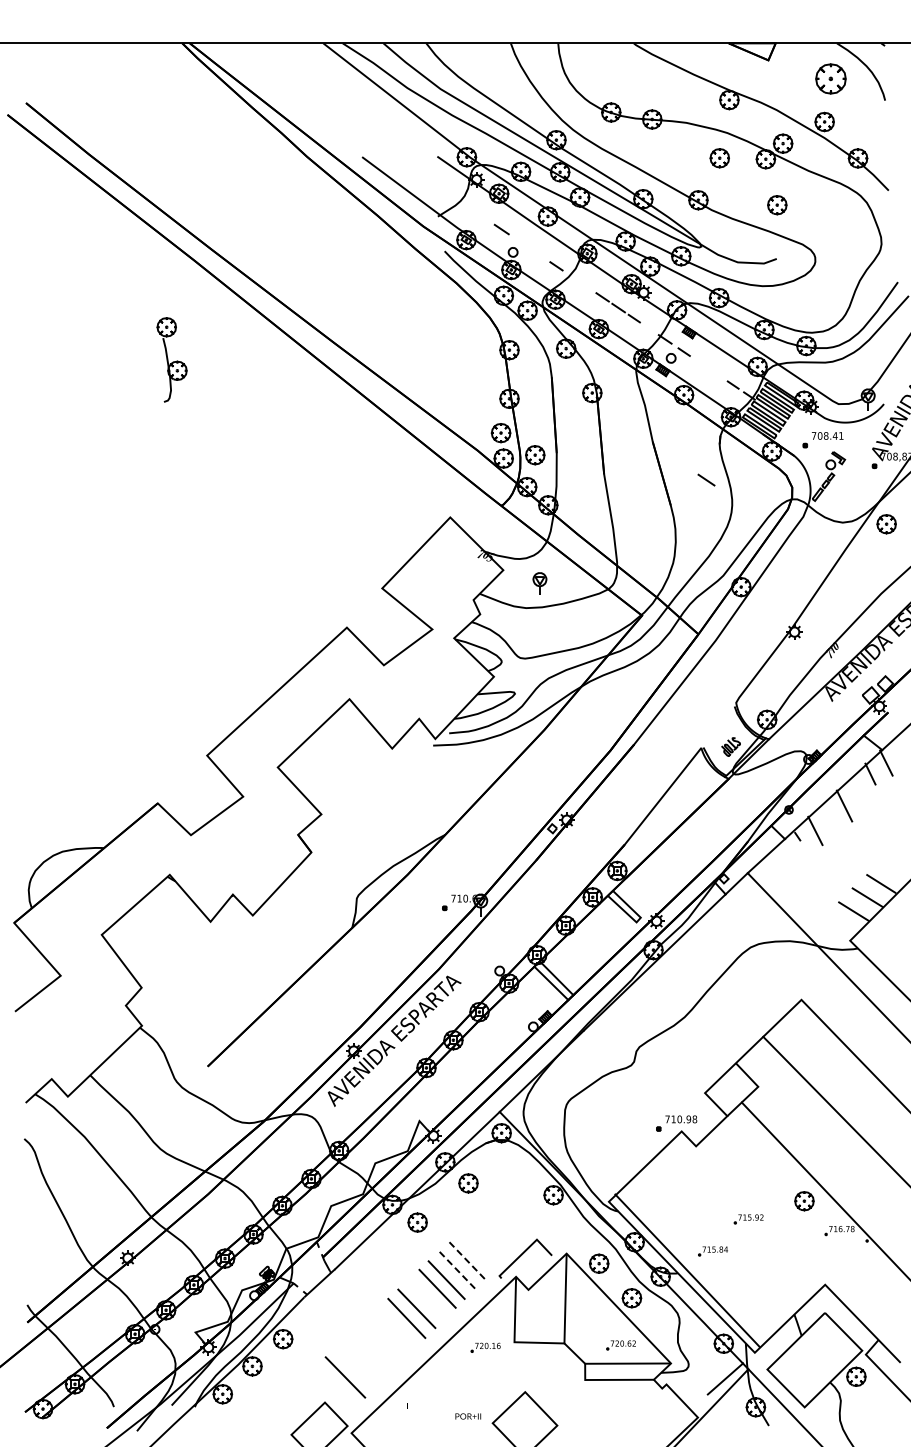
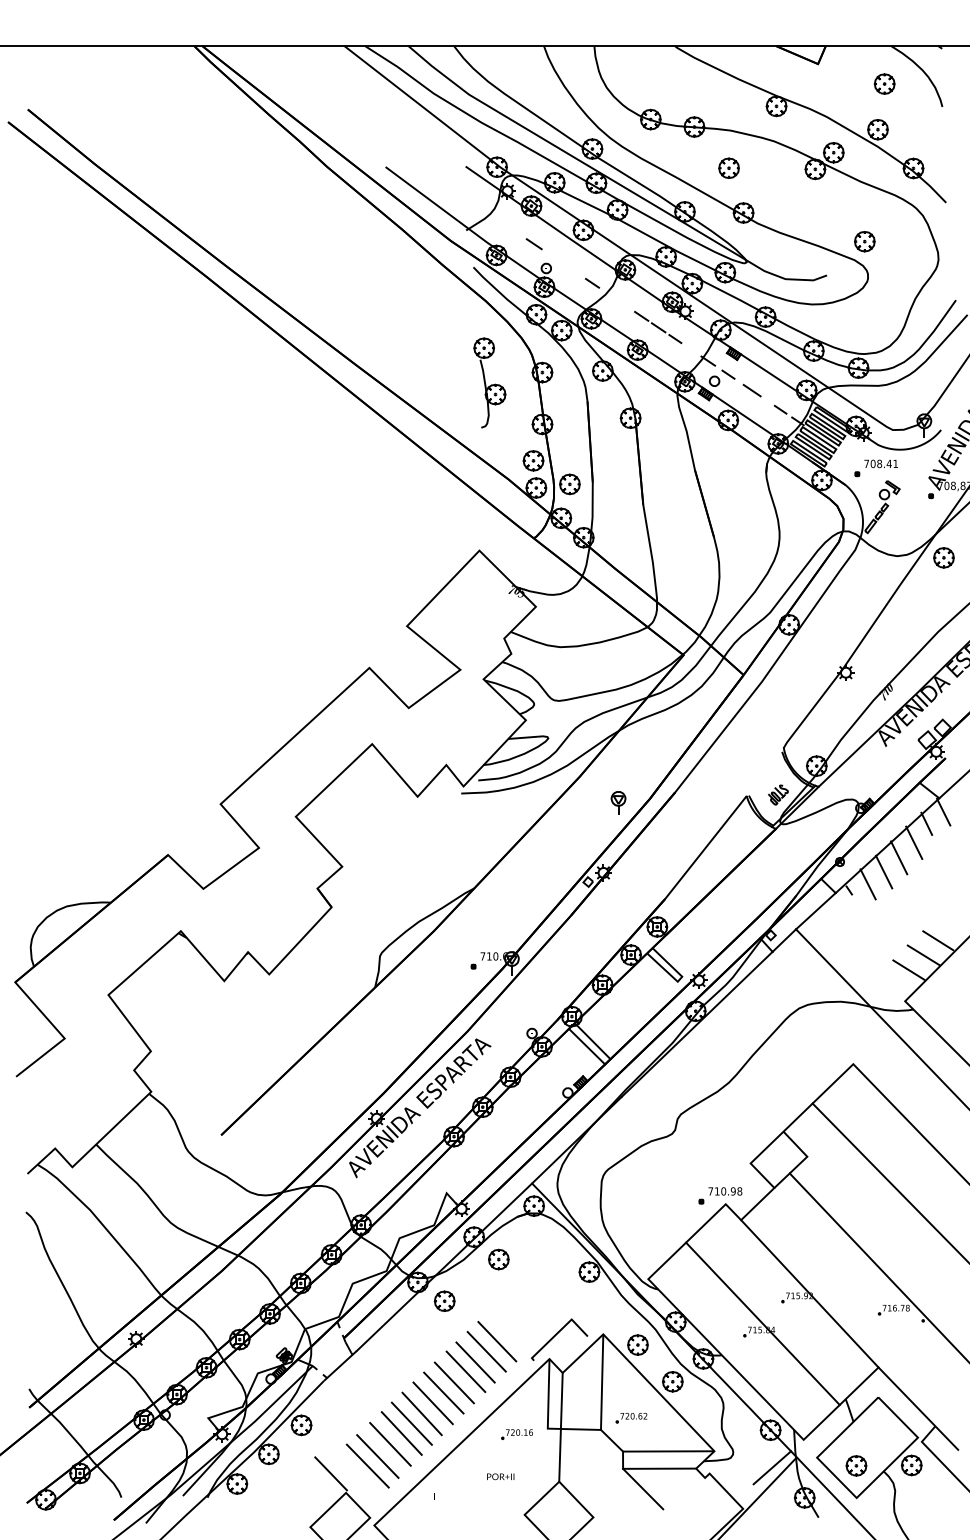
part: (830, 79) -> (884, 84), size x0.62
part: (719, 158) -> (728, 168), moved
part: (777, 205) -> (865, 242), moved
part: (171, 359) -> (489, 382), moved
line: (706, 479) -> (752, 389), moved
part: (539, 583) -> (618, 802), moved
line: (858, 791) -> (913, 842), added
line: (830, 819) -> (884, 872), added
part: (804, 1201) -> (856, 1466), moved
line: (760, 1215) -> (809, 1293), added
line: (467, 1260) -> (497, 1341), dashed -> solid
line: (457, 1270) -> (487, 1352), dashed -> solid
line: (687, 1270) -> (762, 1323), moved
line: (426, 1299) -> (454, 1383), added
line: (396, 1328) -> (422, 1414), added
line: (386, 1337) -> (411, 1423), added
line: (526, 1340) -> (560, 1426), added
part: (620, 1345) -> (630, 1418), moved
line: (377, 1346) -> (401, 1433), added
line: (366, 1356) -> (390, 1443), added
line: (354, 1368) -> (377, 1456), added
line: (310, 1384) -> (330, 1473), added
line: (603, 1398) -> (642, 1488), added
text: (468, 1416) -> (500, 1476), moved

